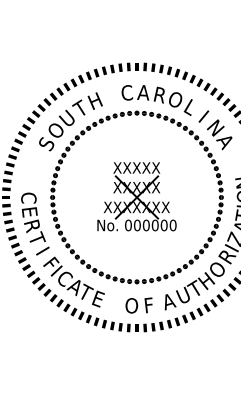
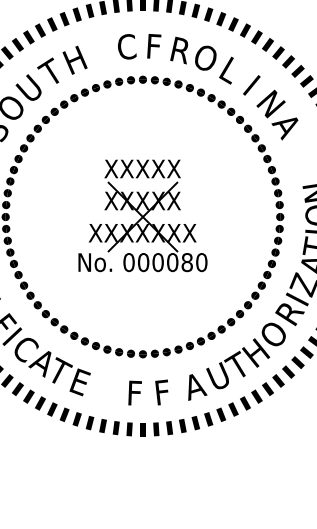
text: (143, 92) -> (153, 46), A -> F
text: (163, 224) -> (186, 260), 000000 -> 000080
text: (131, 305) -> (134, 392), O -> F

